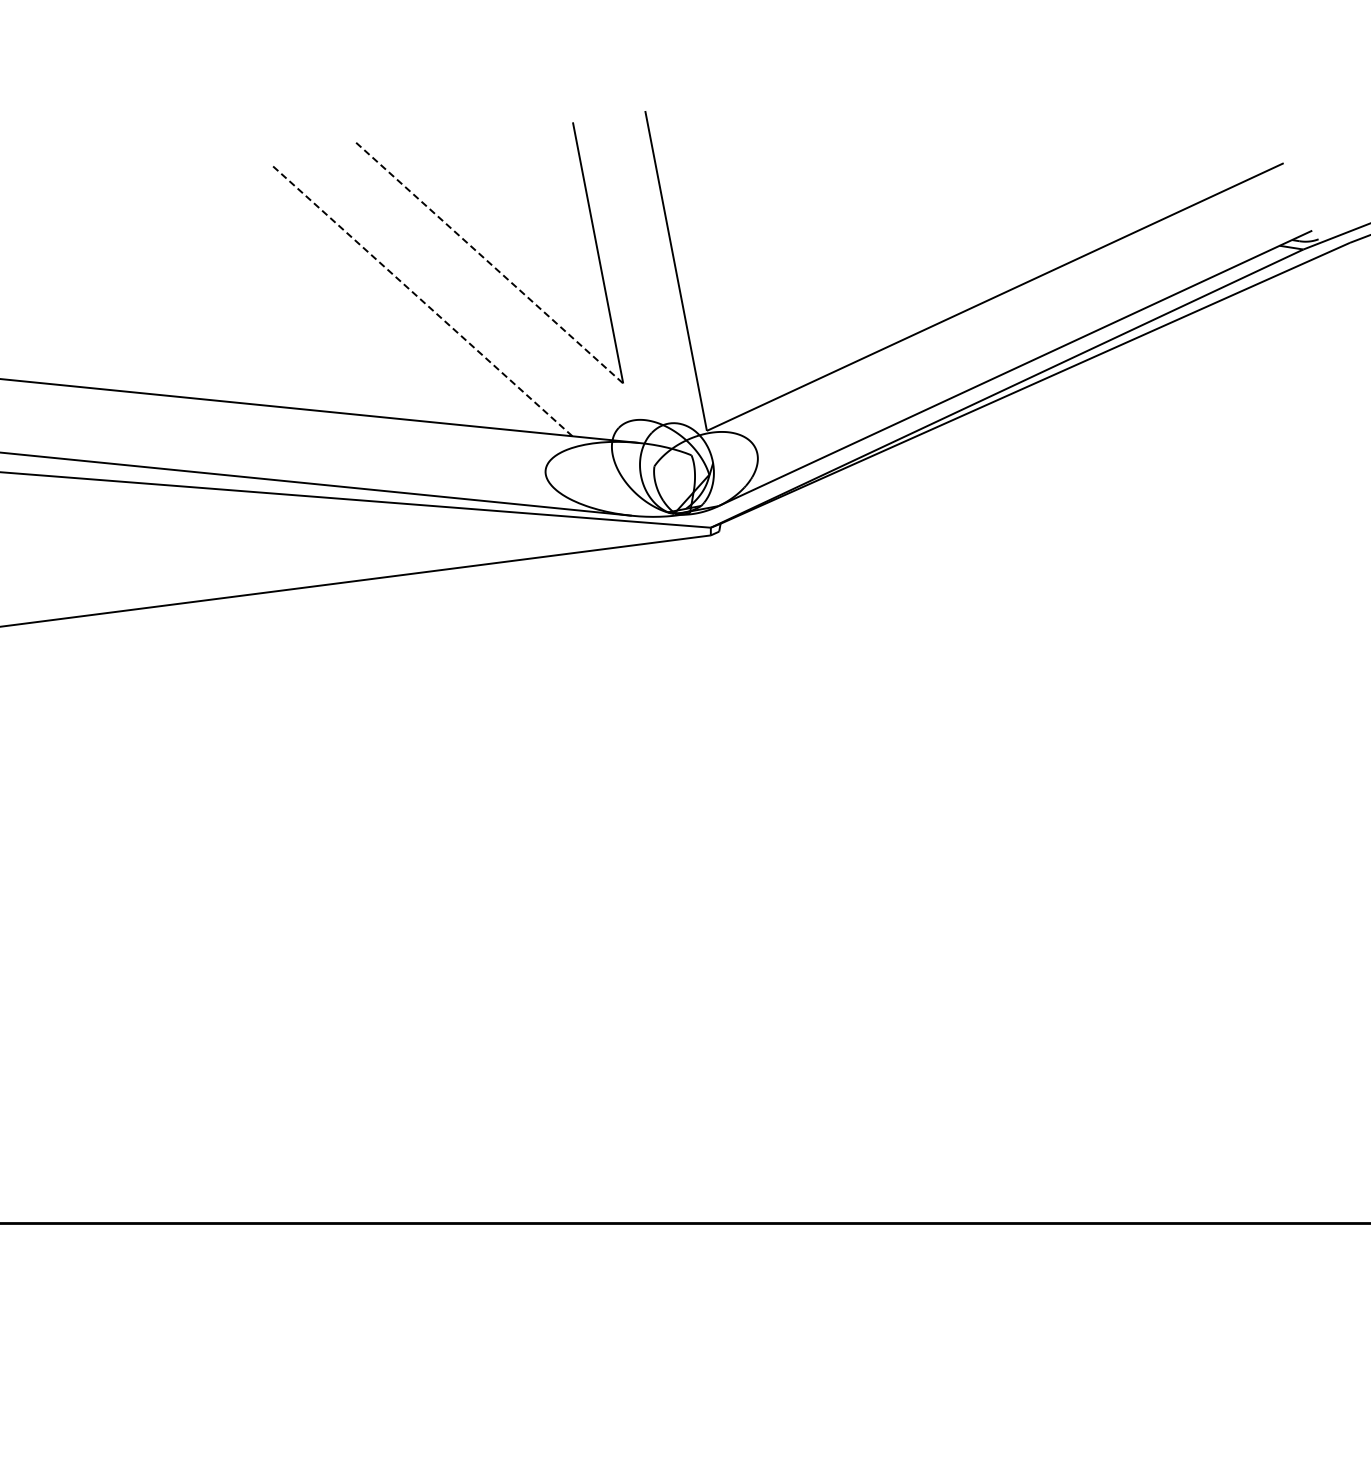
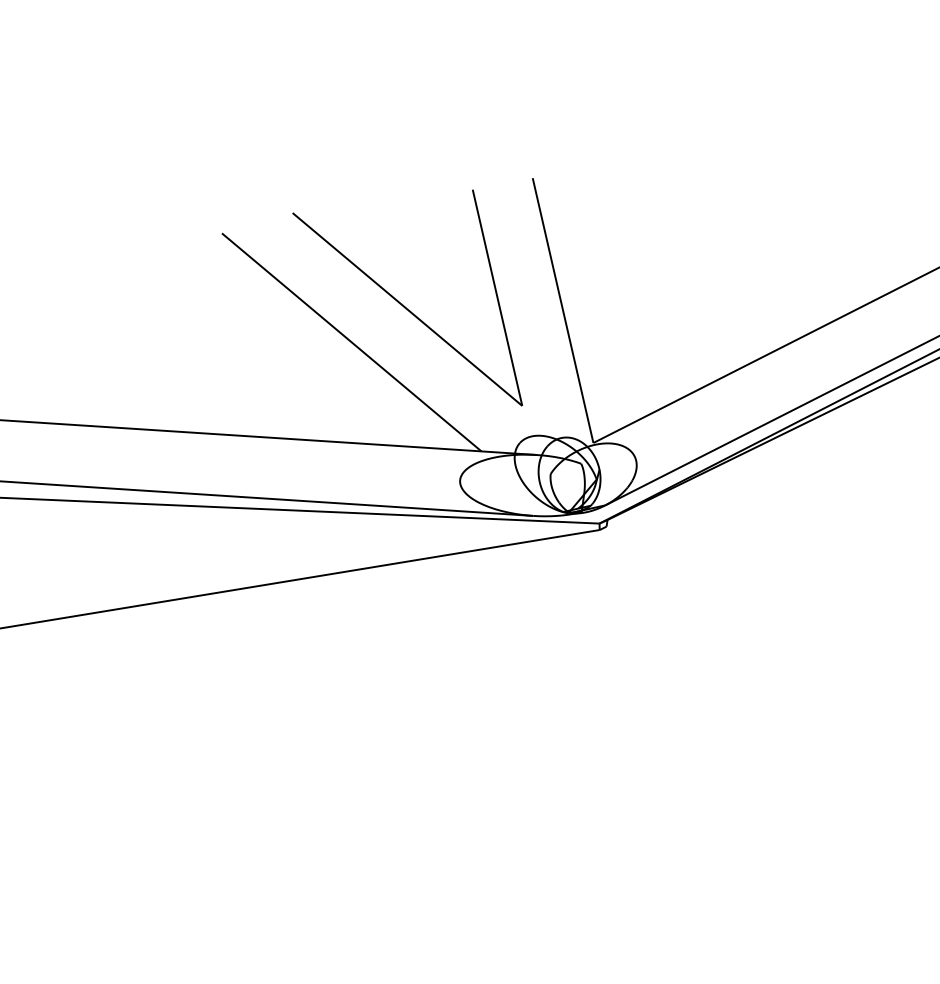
line: (489, 263) -> (407, 309), dashed -> solid
line: (421, 299) -> (351, 341), dashed -> solid

